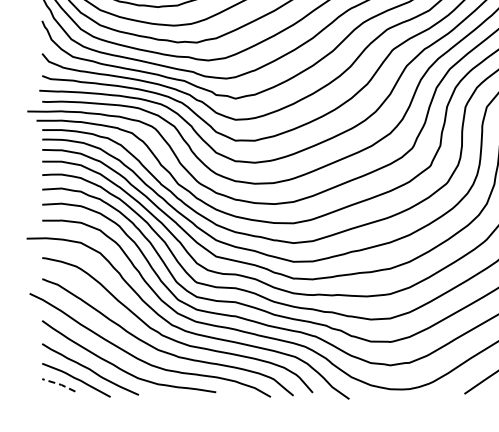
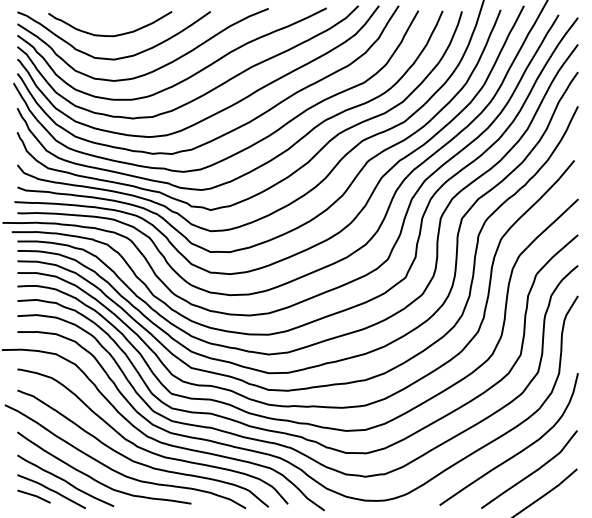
line: (59, 384) -> (34, 495), dashed -> solid

